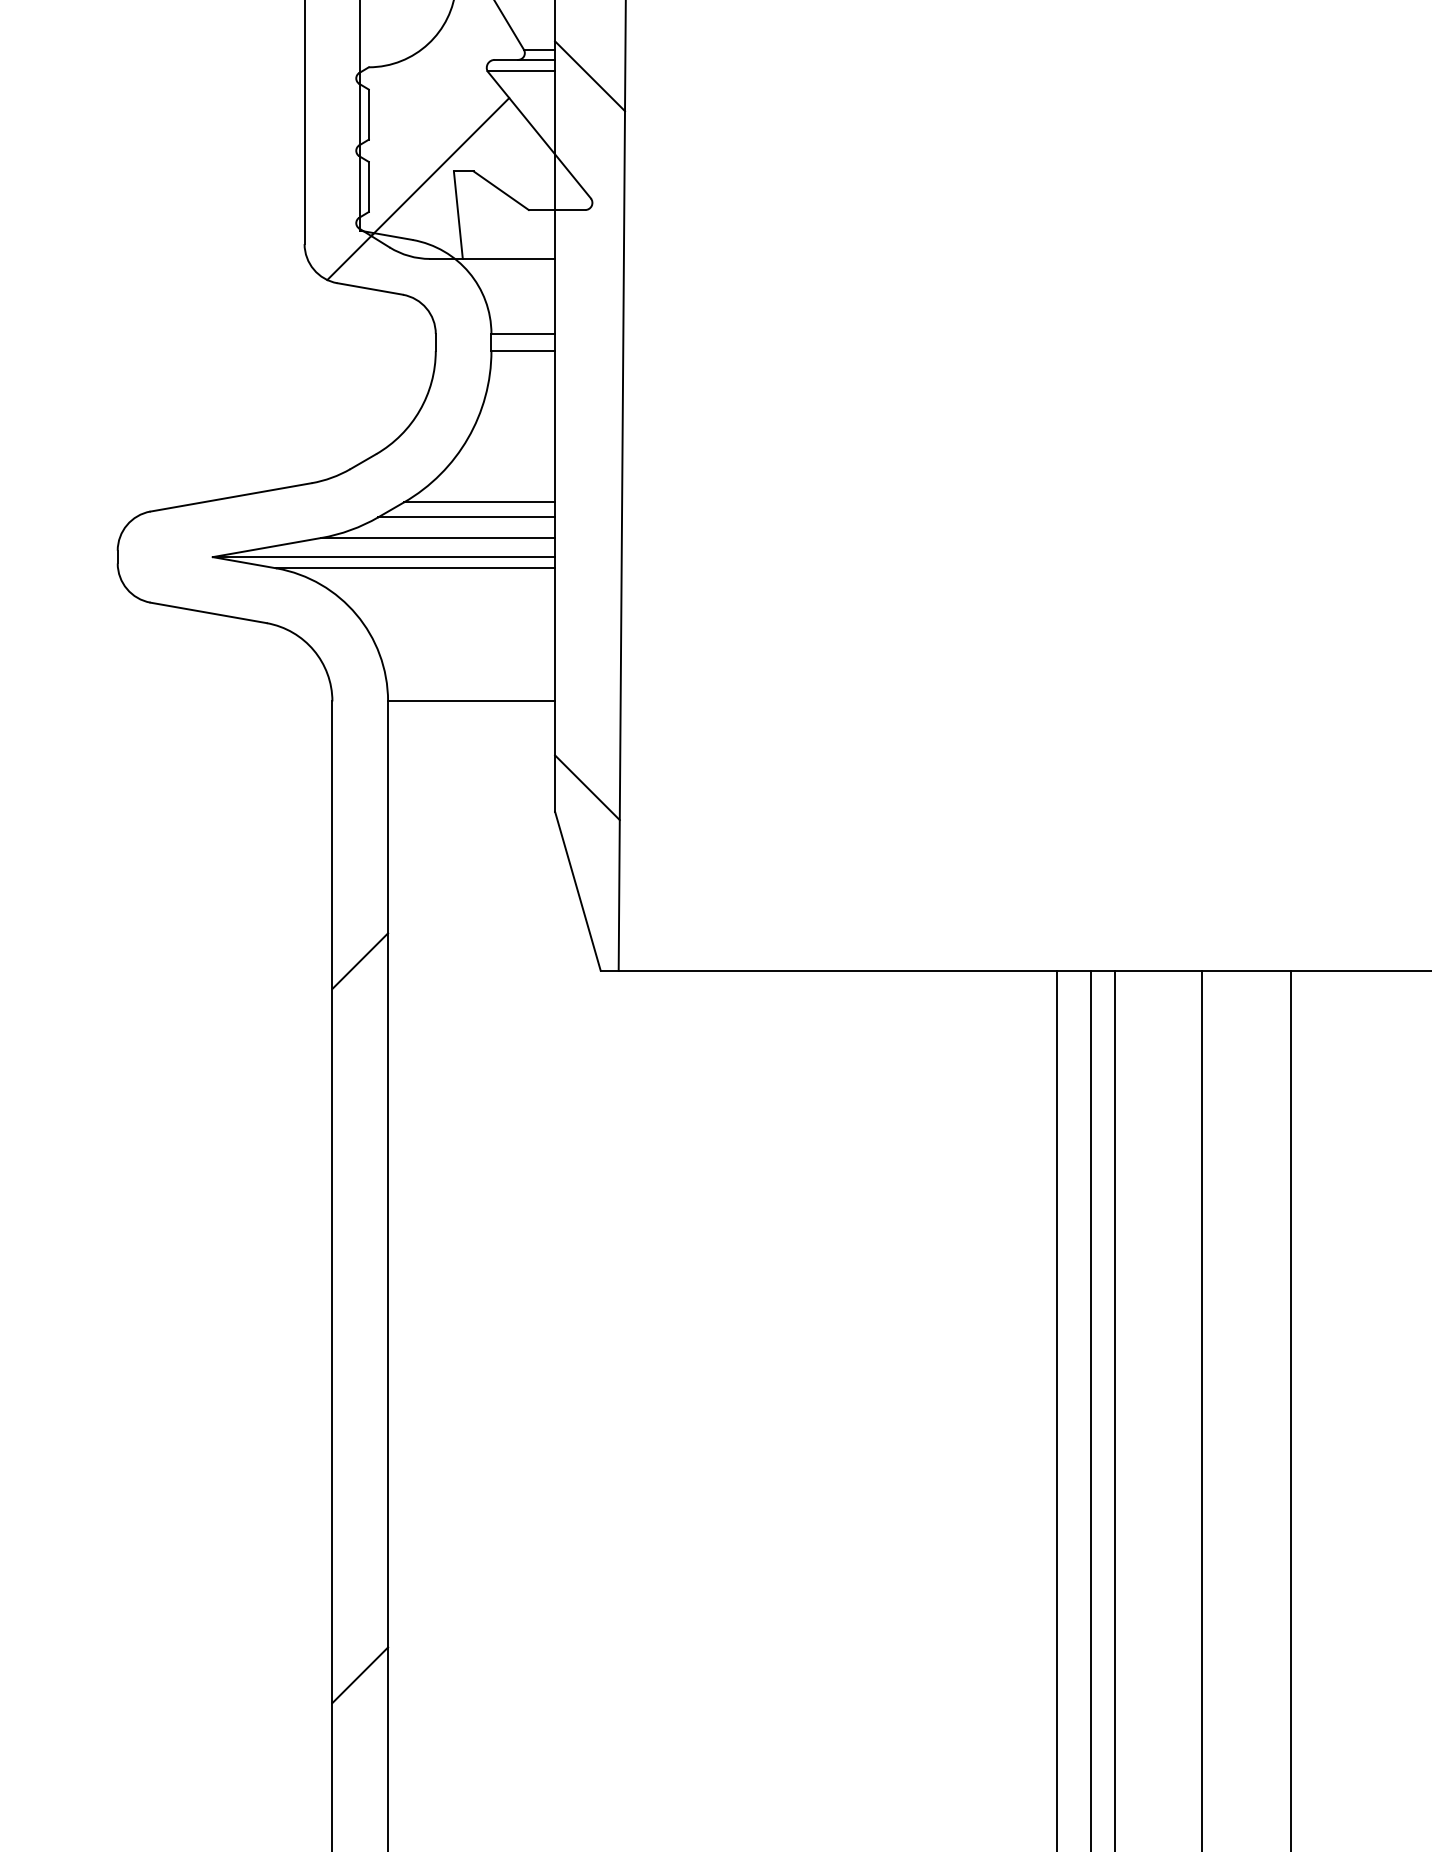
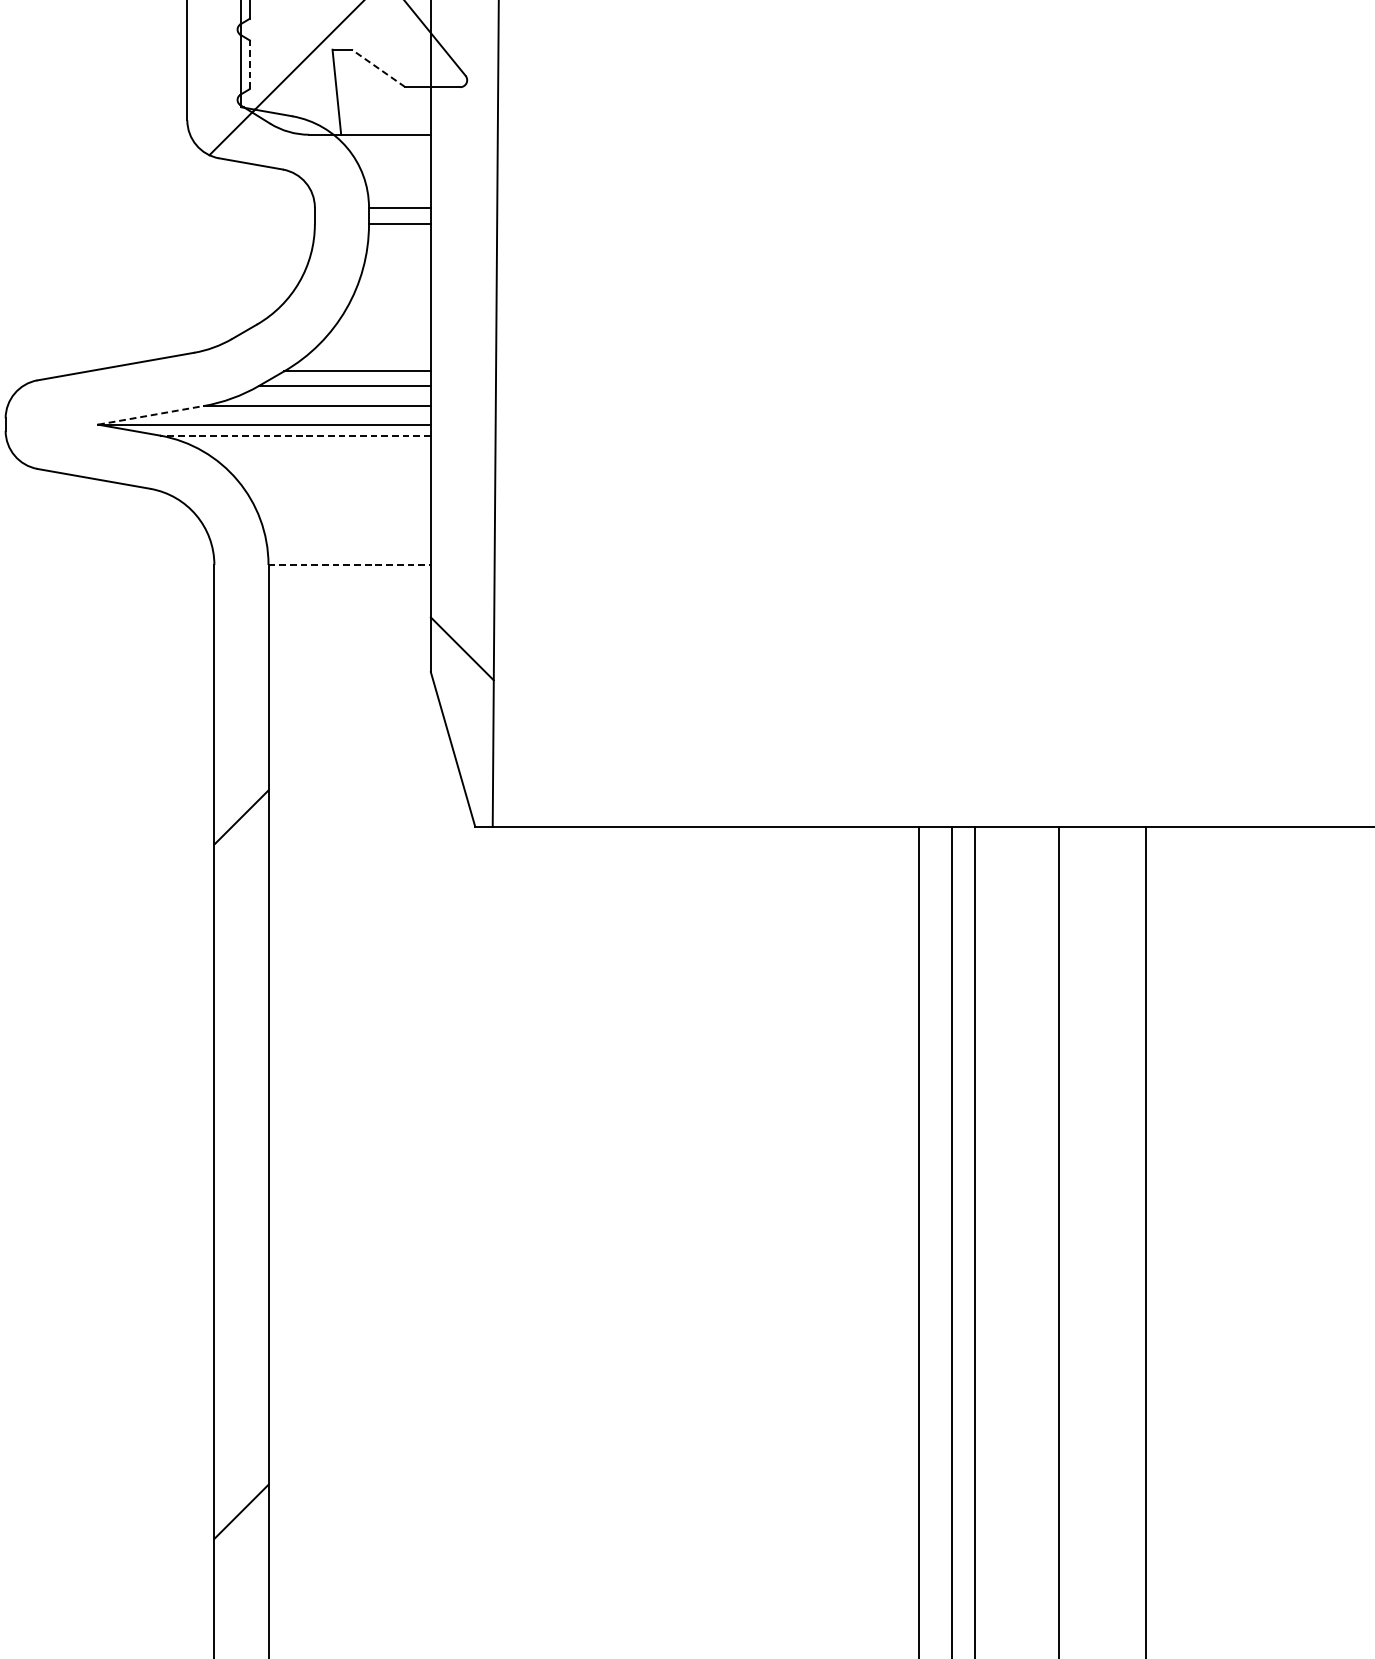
line: (368, 186) -> (249, 64), solid -> dashed
line: (501, 190) -> (378, 68), solid -> dashed
line: (267, 547) -> (151, 415), solid -> dashed
line: (415, 568) -> (295, 435), solid -> dashed
line: (472, 701) -> (350, 565), solid -> dashed

